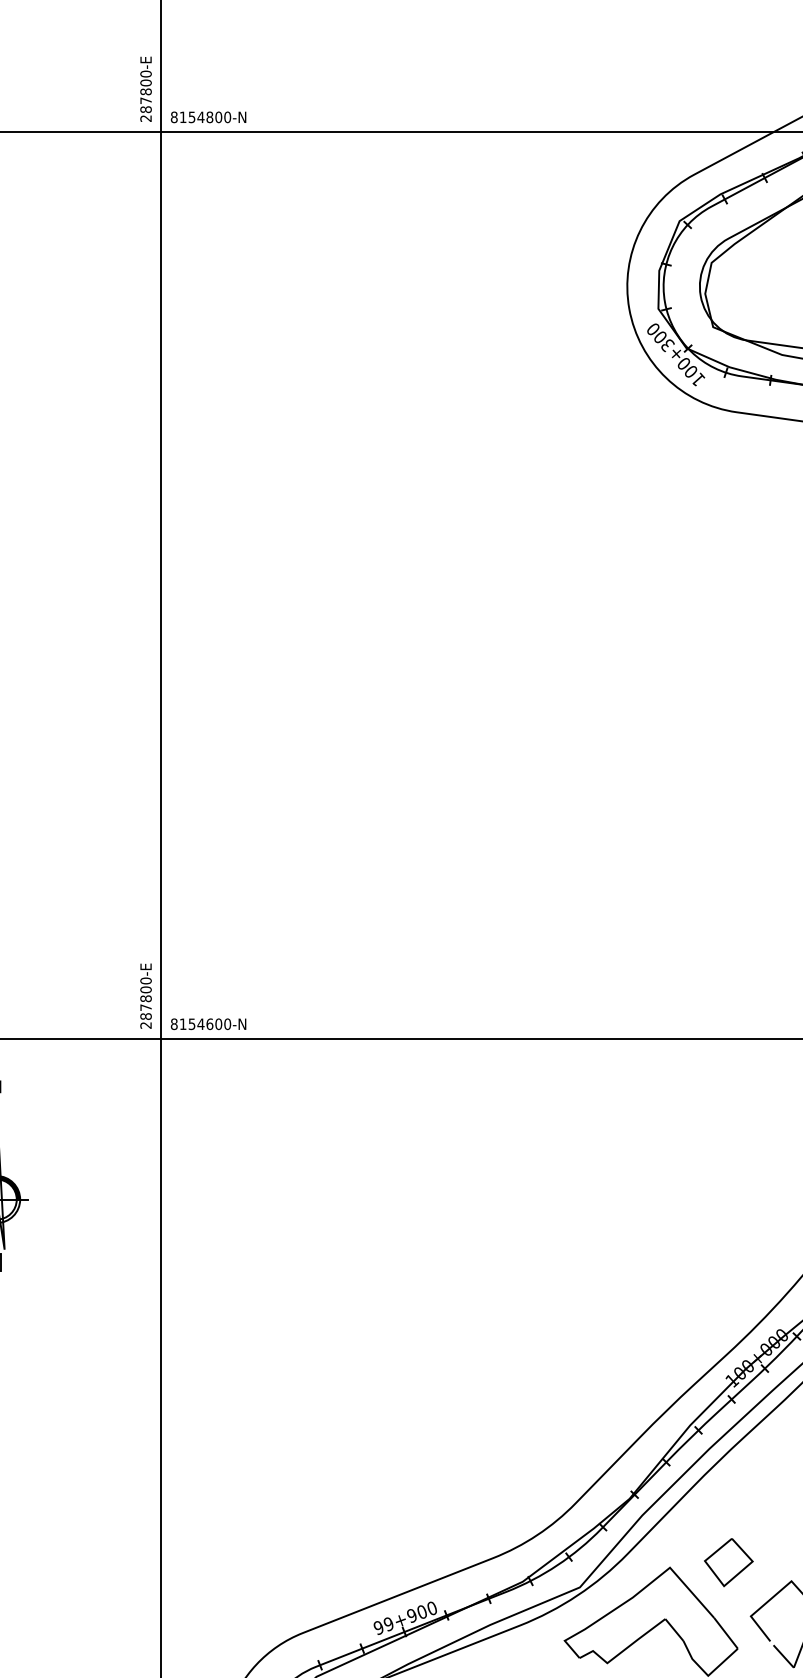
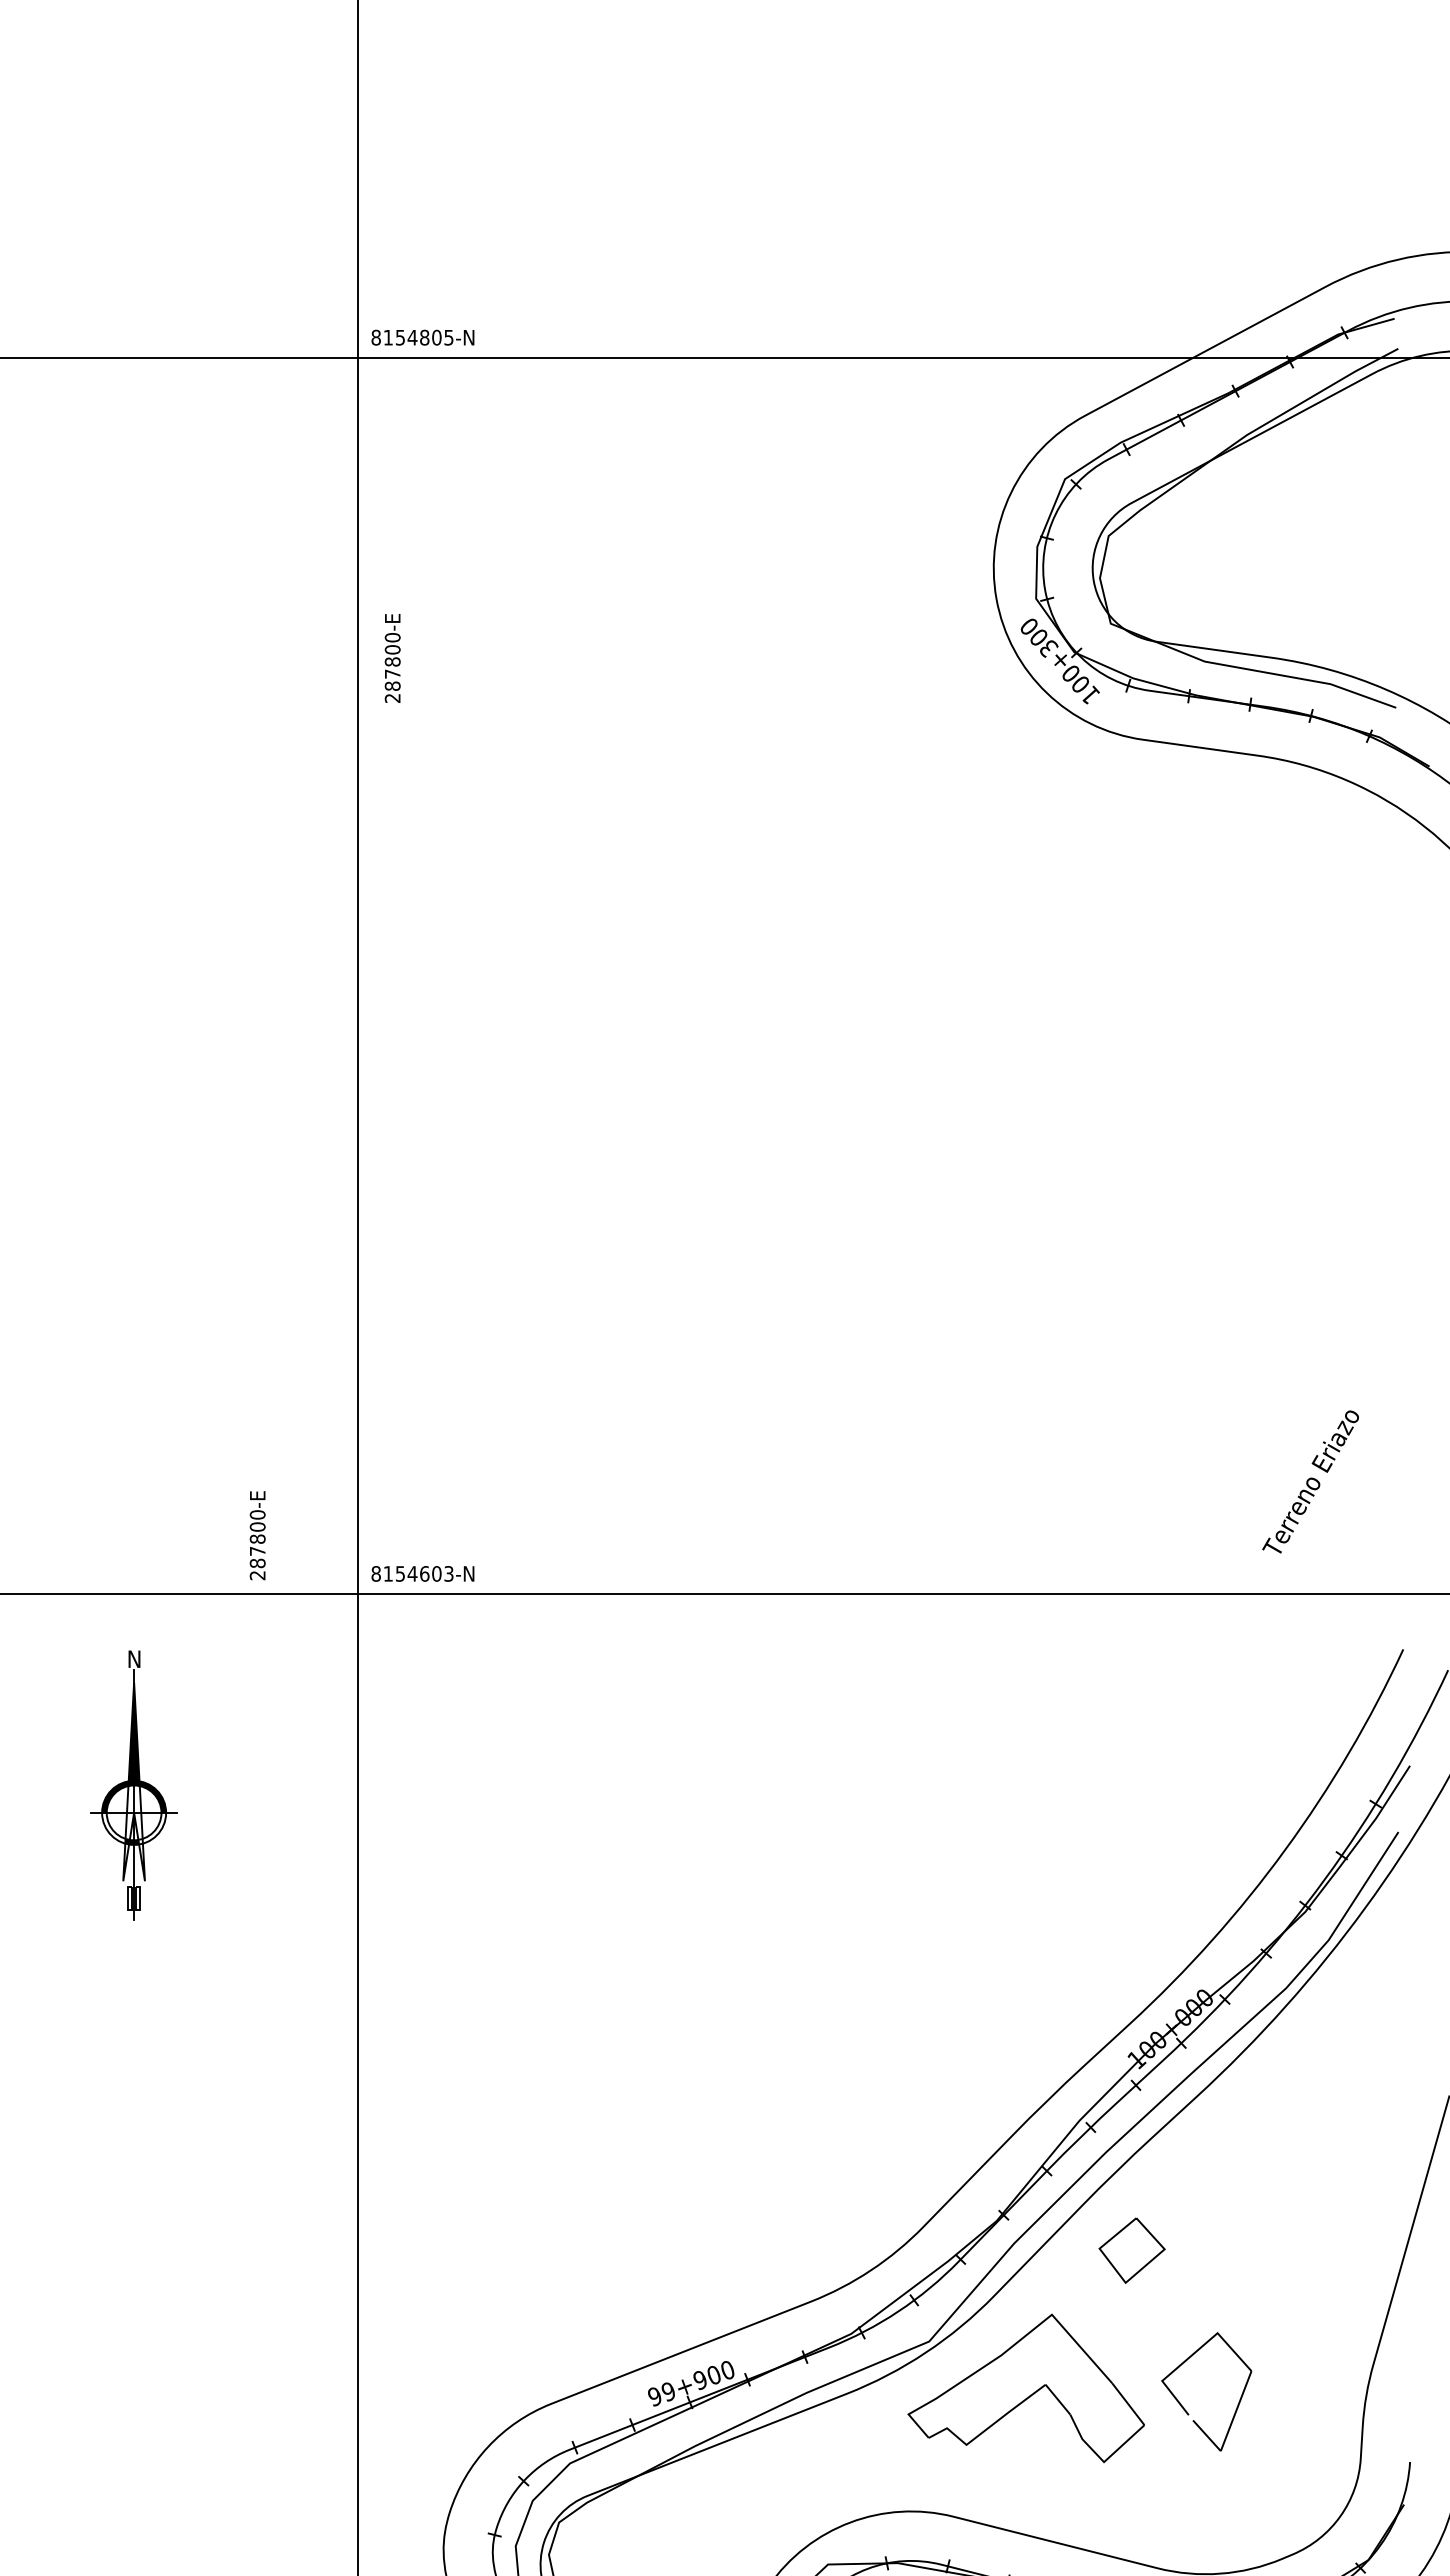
text: (145, 89) -> (392, 658), moved
text: (227, 117) -> (448, 337), 8154800-N -> 8154805-N
text: (145, 996) -> (257, 1535), moved
text: (227, 1023) -> (448, 1573), 8154600-N -> 8154603-N
part: (728, 1562) -> (1131, 2250), moved

